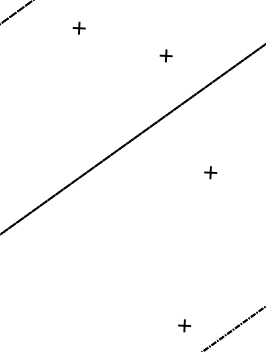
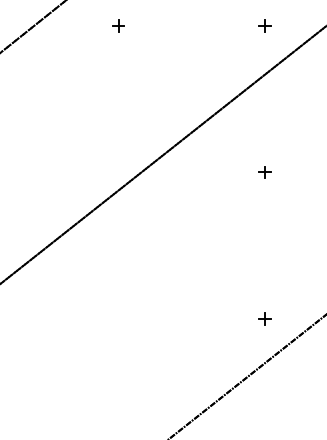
part: (165, 55) -> (264, 25), moved
part: (183, 325) -> (264, 318), moved

